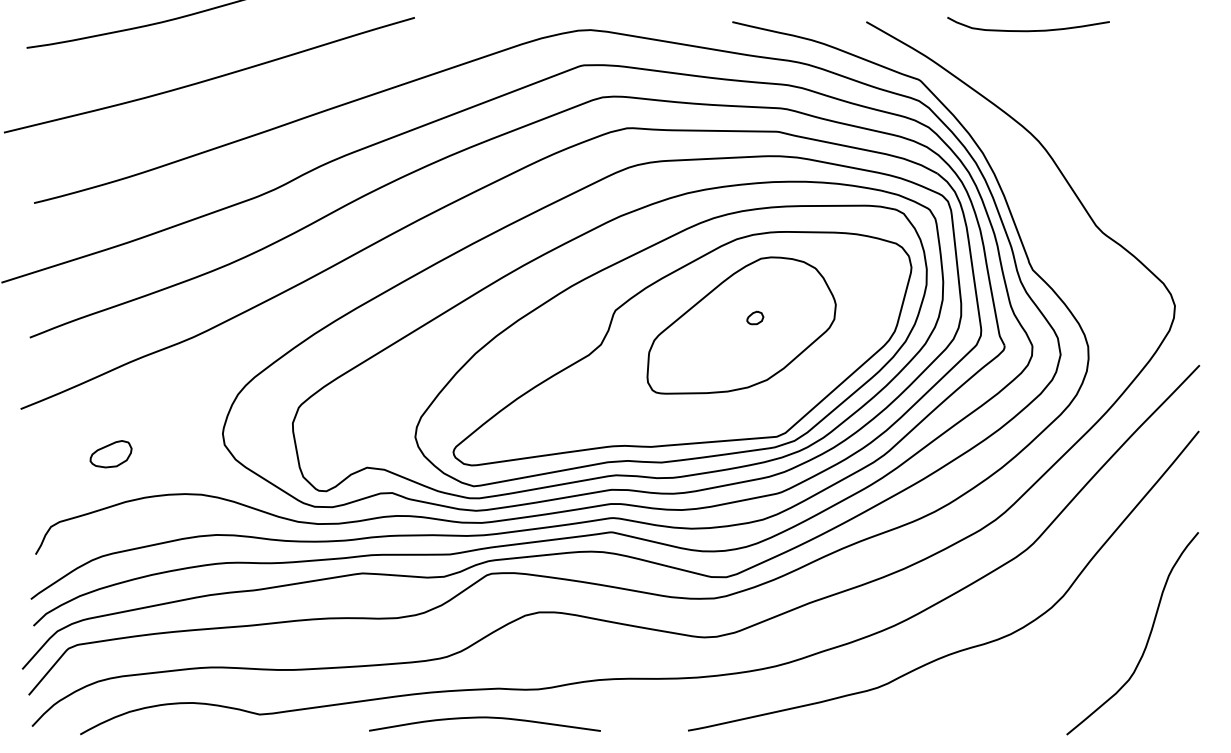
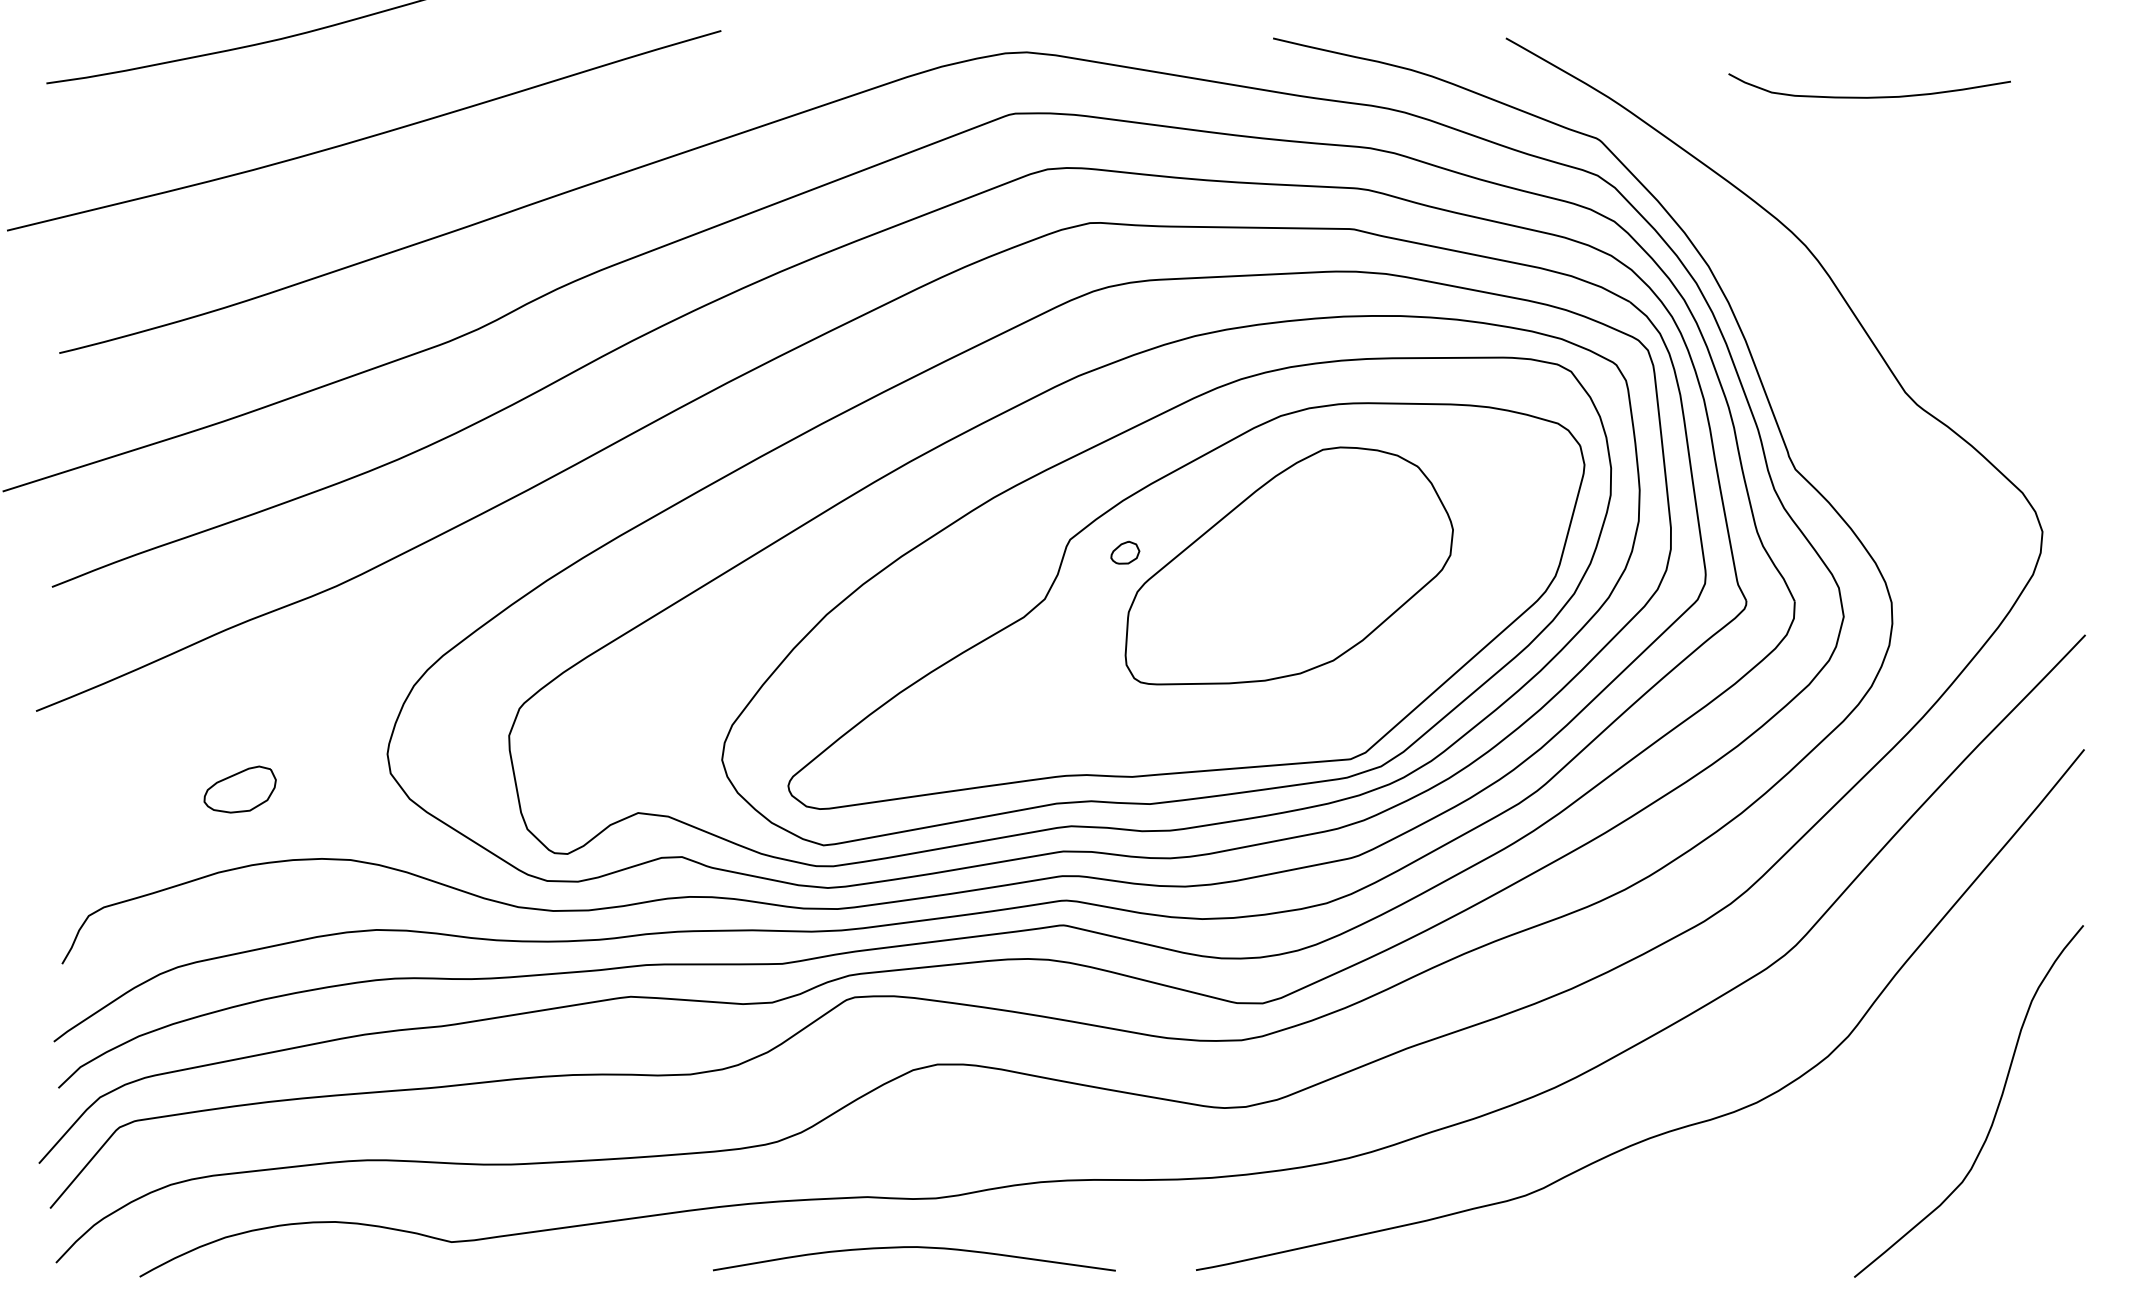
curve: (1028, 30) -> (1869, 96), moved
part: (755, 317) -> (1125, 551), moved
part: (110, 454) -> (239, 790), moved
curve: (484, 718) -> (913, 1248), moved

